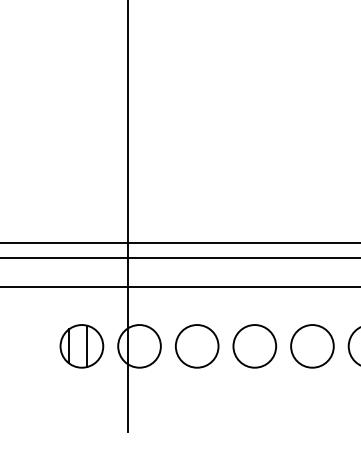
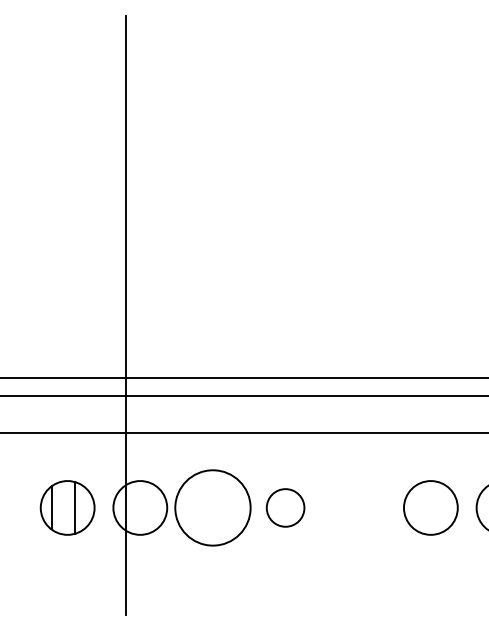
circle: (196, 346) -> (212, 507), size x1.4
circle: (254, 346) -> (285, 507), size x0.7
circle: (311, 346) -> (357, 507), removed

